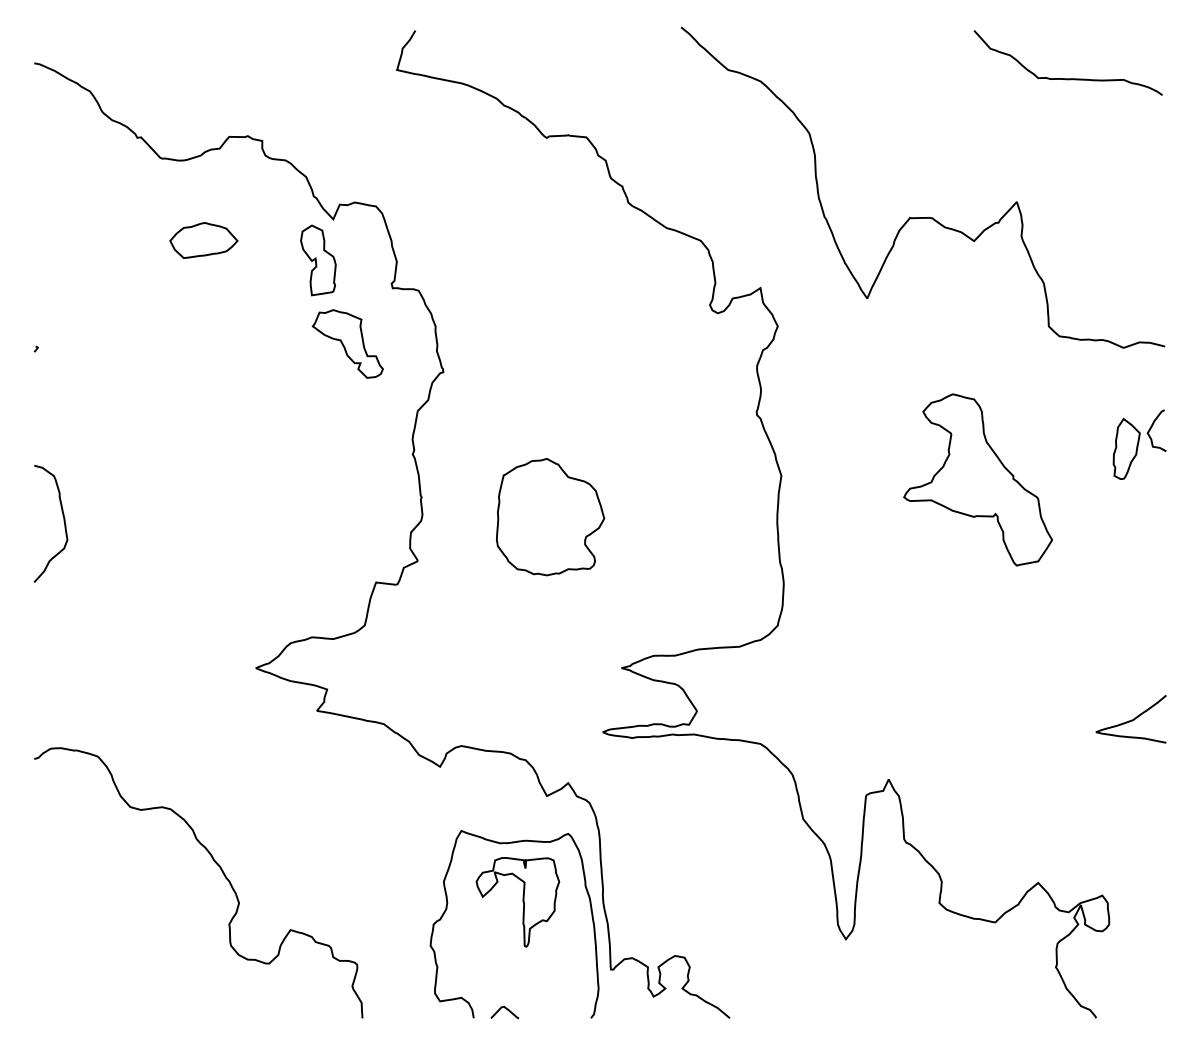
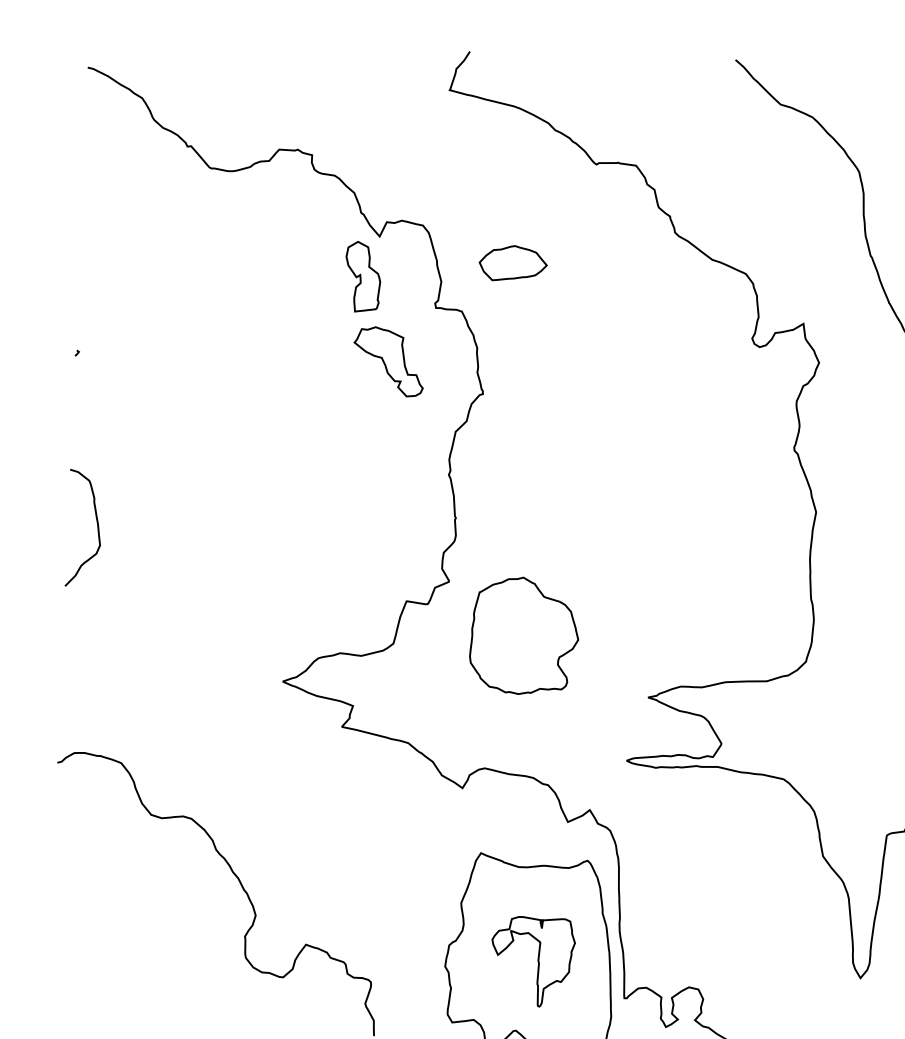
part: (203, 240) -> (512, 263), moved
part: (550, 517) -> (524, 636), moved
part: (517, 902) -> (532, 962), moved

